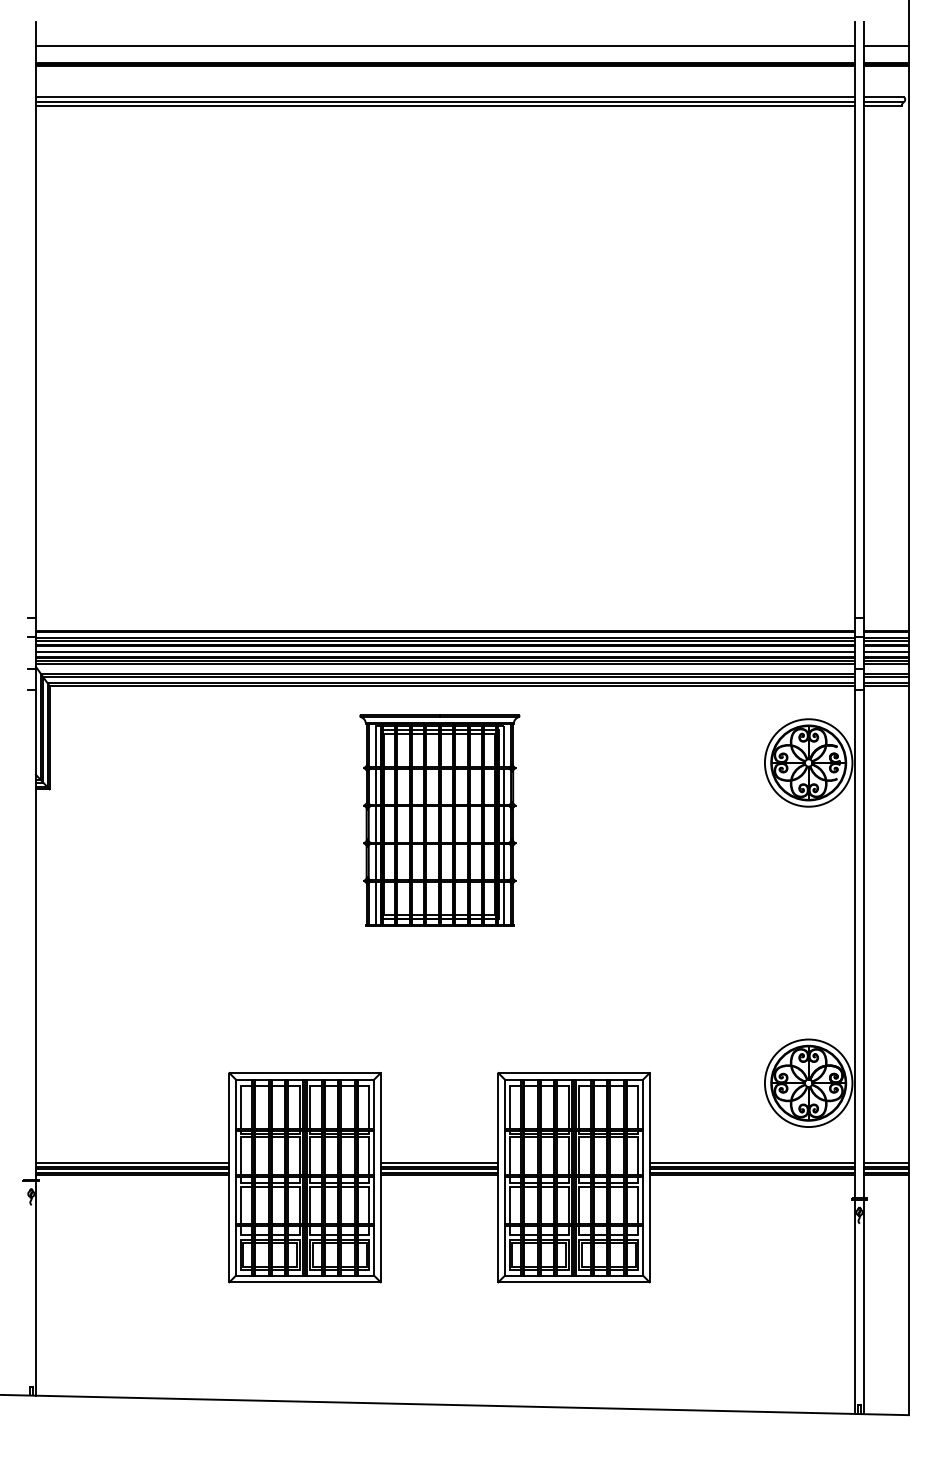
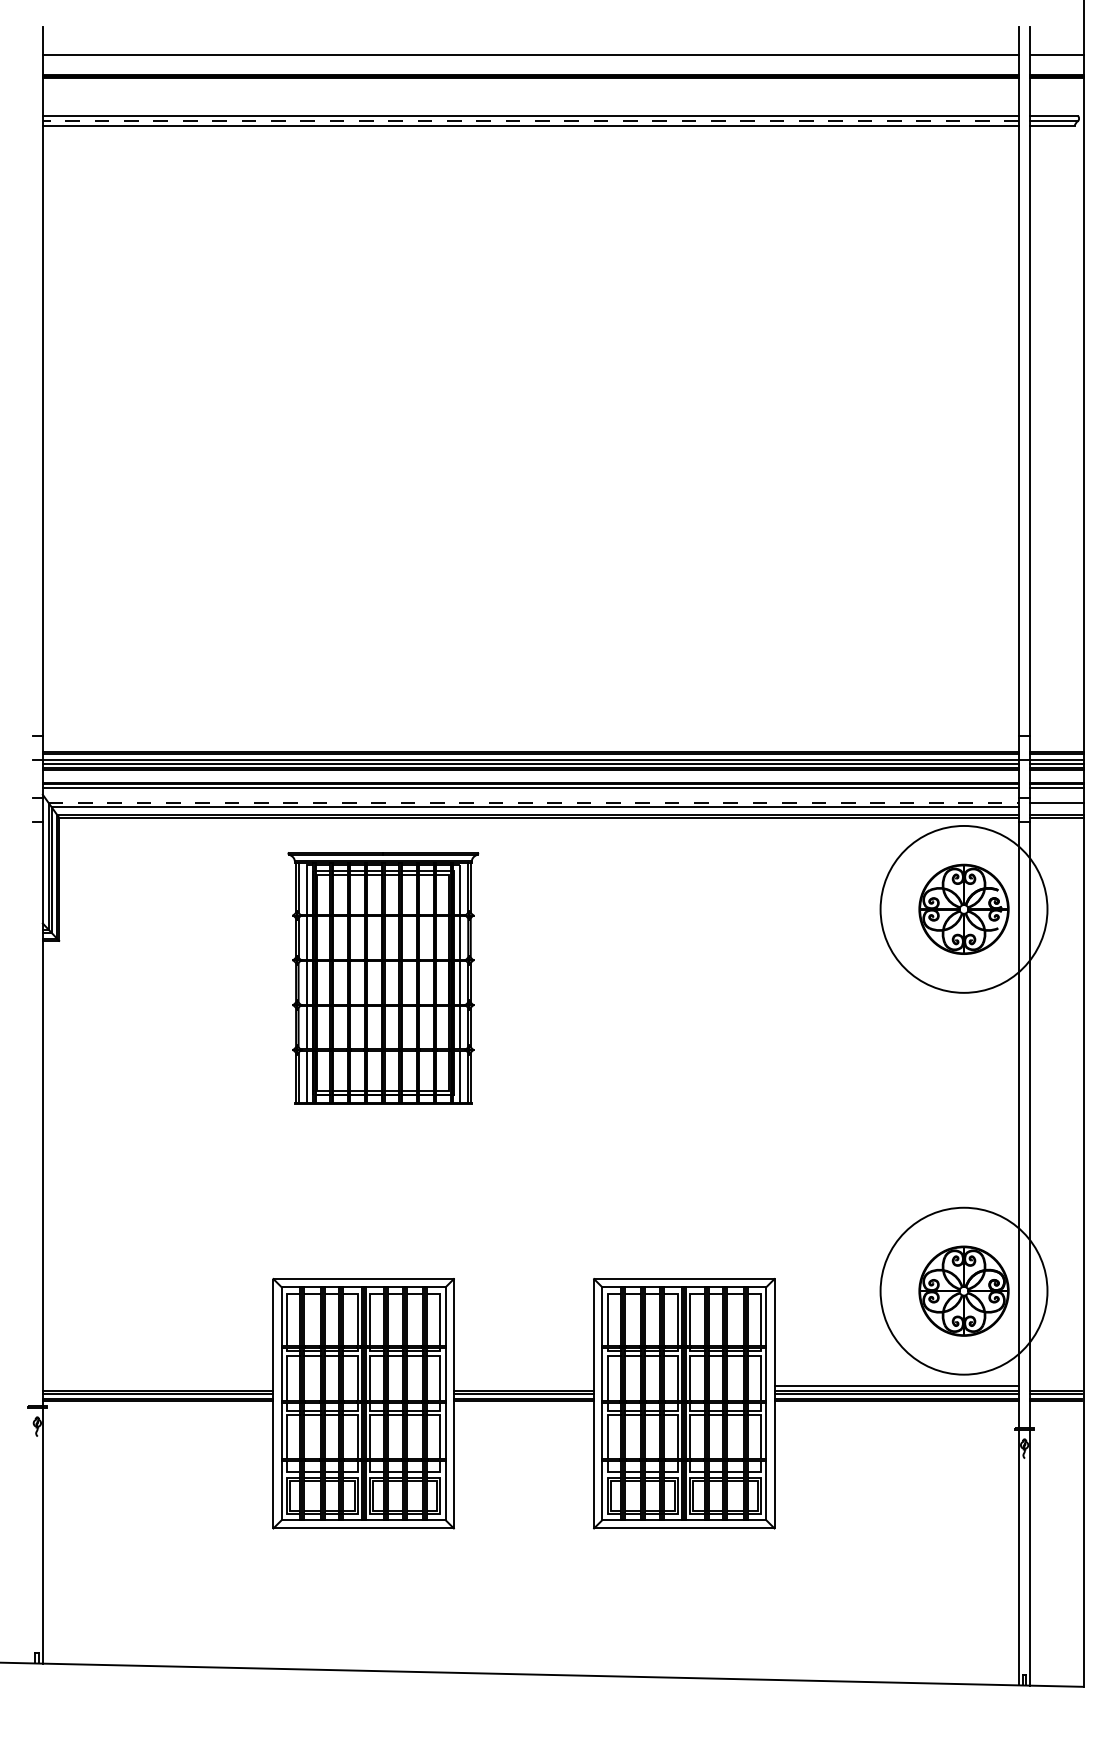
line: (445, 102) -> (530, 121), solid -> dashed
line: (445, 652) -> (530, 777), removed
line: (886, 652) -> (1056, 777), removed
line: (445, 664) -> (530, 791), removed
line: (886, 664) -> (1056, 791), removed
line: (448, 673) -> (534, 802), solid -> dashed
line: (886, 677) -> (1056, 807), removed
circle: (808, 763) -> (963, 909), size x1.6
part: (439, 820) -> (383, 978), moved
circle: (808, 1083) -> (963, 1291), size x1.6
line: (132, 1163) -> (157, 1386), removed
line: (439, 1163) -> (523, 1386), removed
line: (886, 1163) -> (1056, 1386), removed

